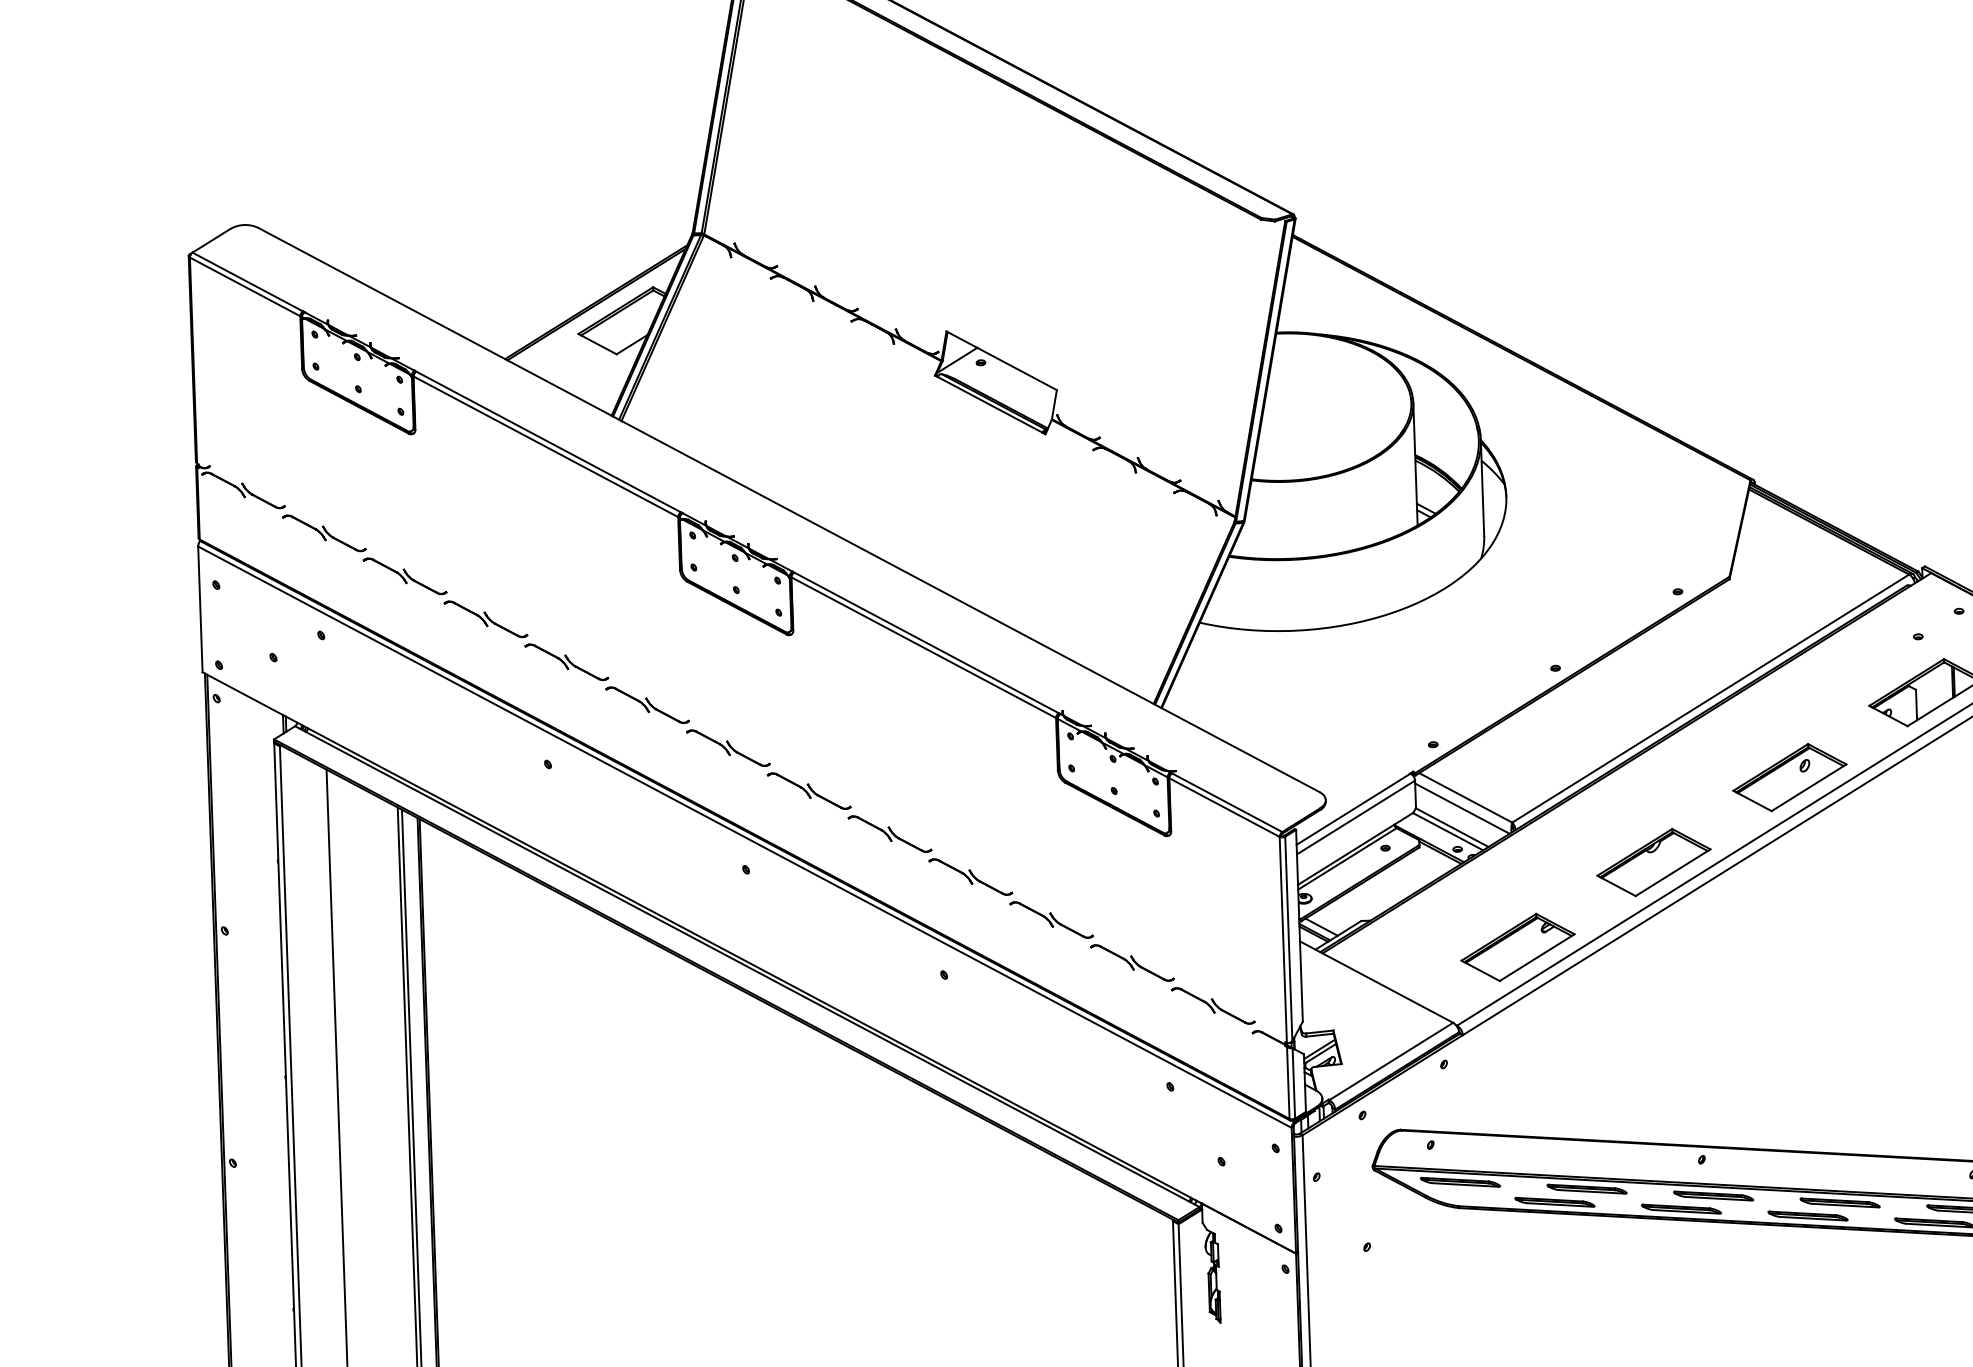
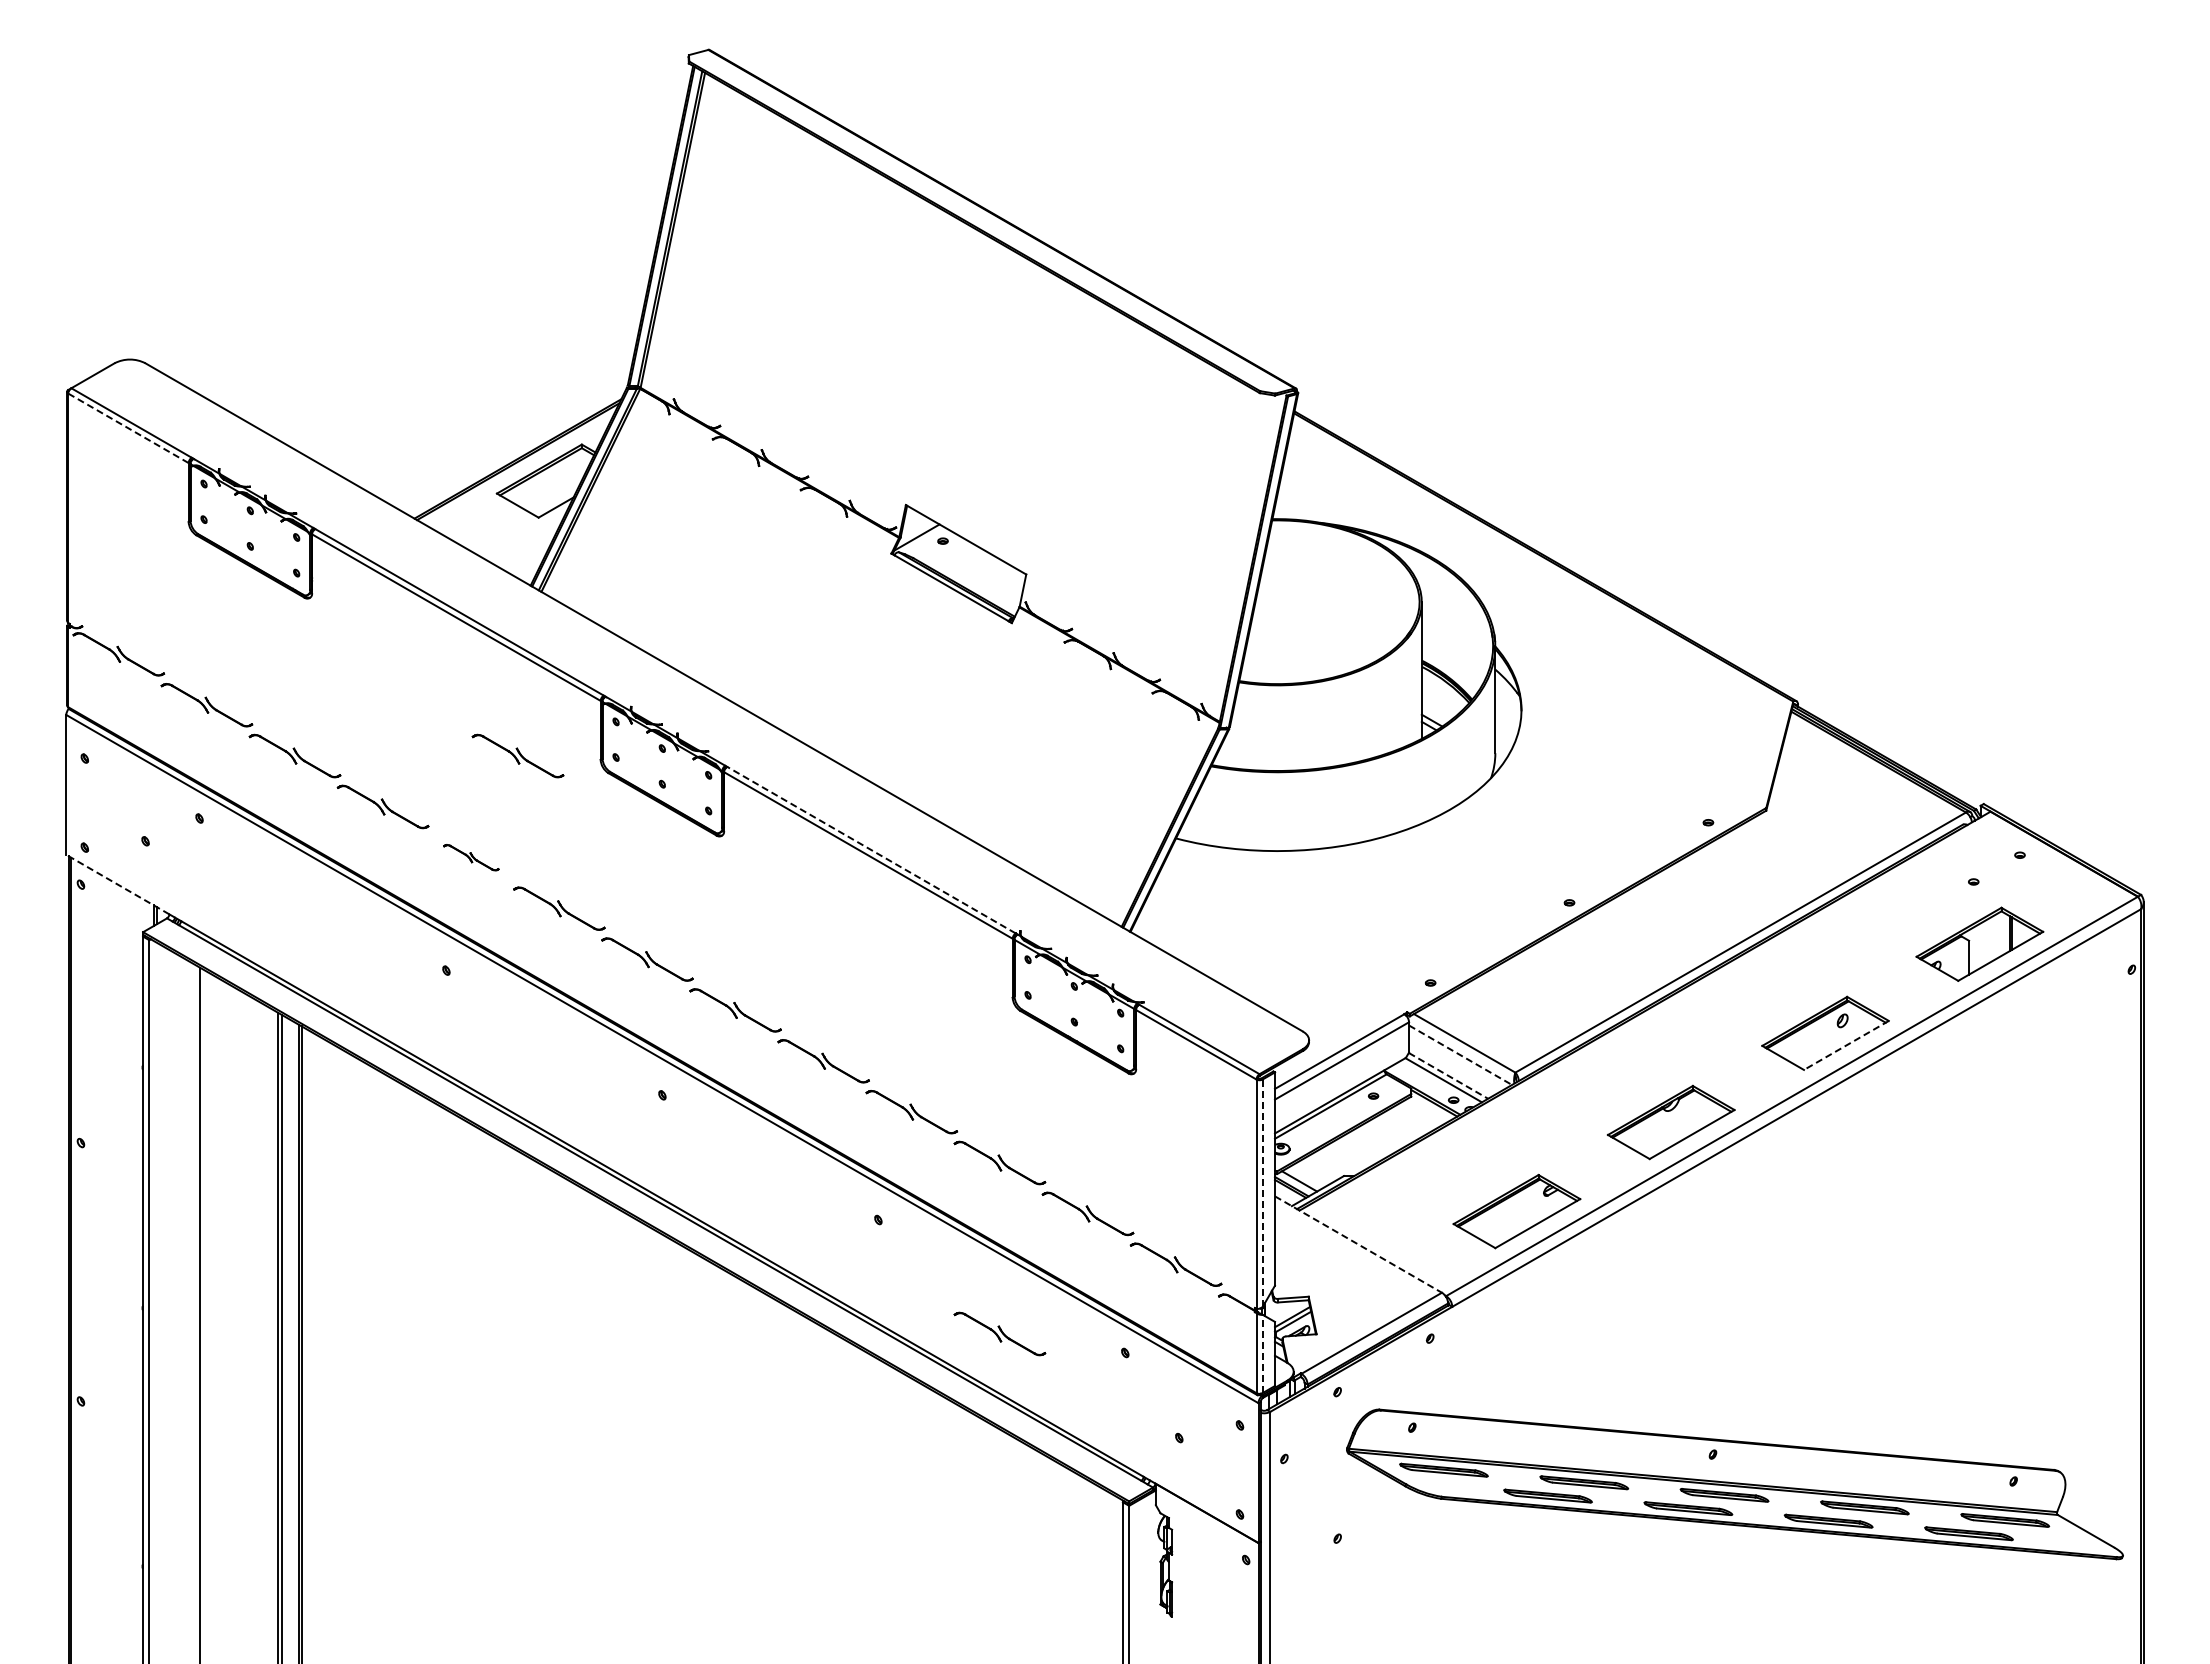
line: (245, 287) -> (128, 428), solid -> dashed
part: (605, 568) -> (517, 755), added
line: (926, 643) -> (871, 850), solid -> dashed
part: (566, 661) -> (471, 857), size x0.6
line: (249, 697) -> (117, 884), solid -> dashed
line: (1809, 787) -> (1846, 1045), solid -> dashed
line: (1463, 808) -> (1461, 1055), solid -> dashed
line: (1452, 827) -> (1448, 1075), solid -> dashed
line: (1288, 939) -> (1262, 1193), solid -> dashed
line: (1376, 982) -> (1358, 1244), solid -> dashed
part: (1056, 1073) -> (999, 1333), added
line: (1293, 1083) -> (1262, 1353), solid -> dashed

